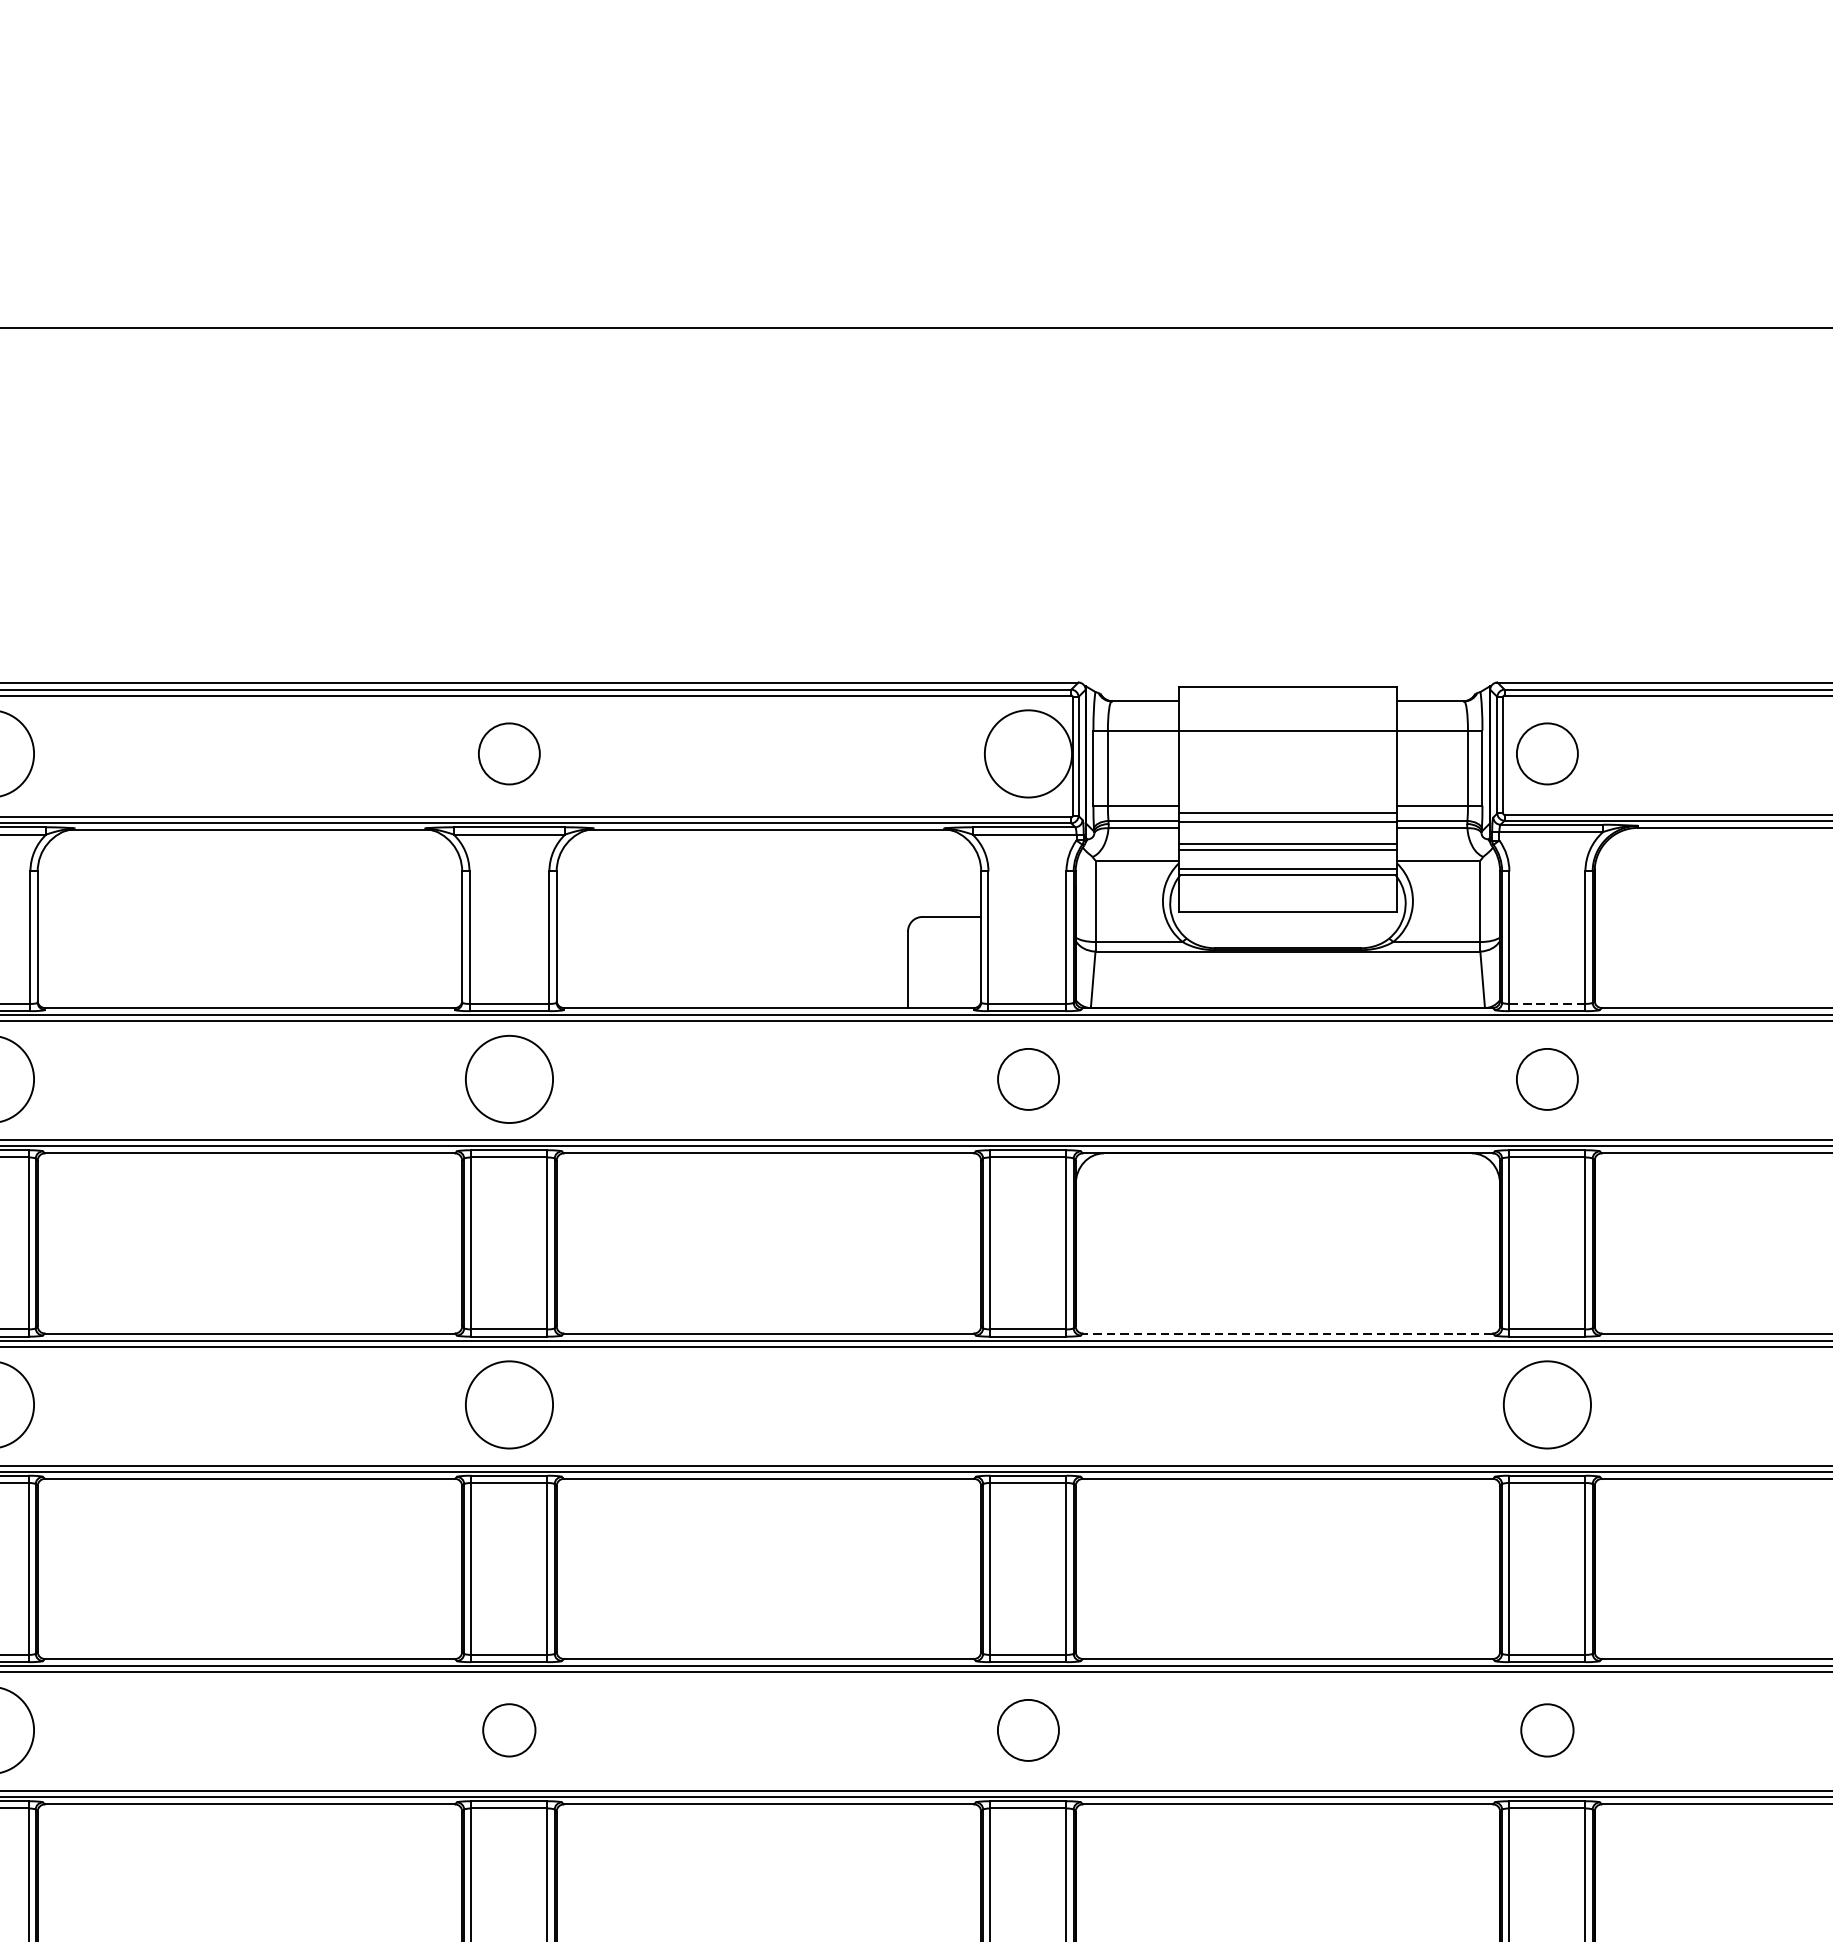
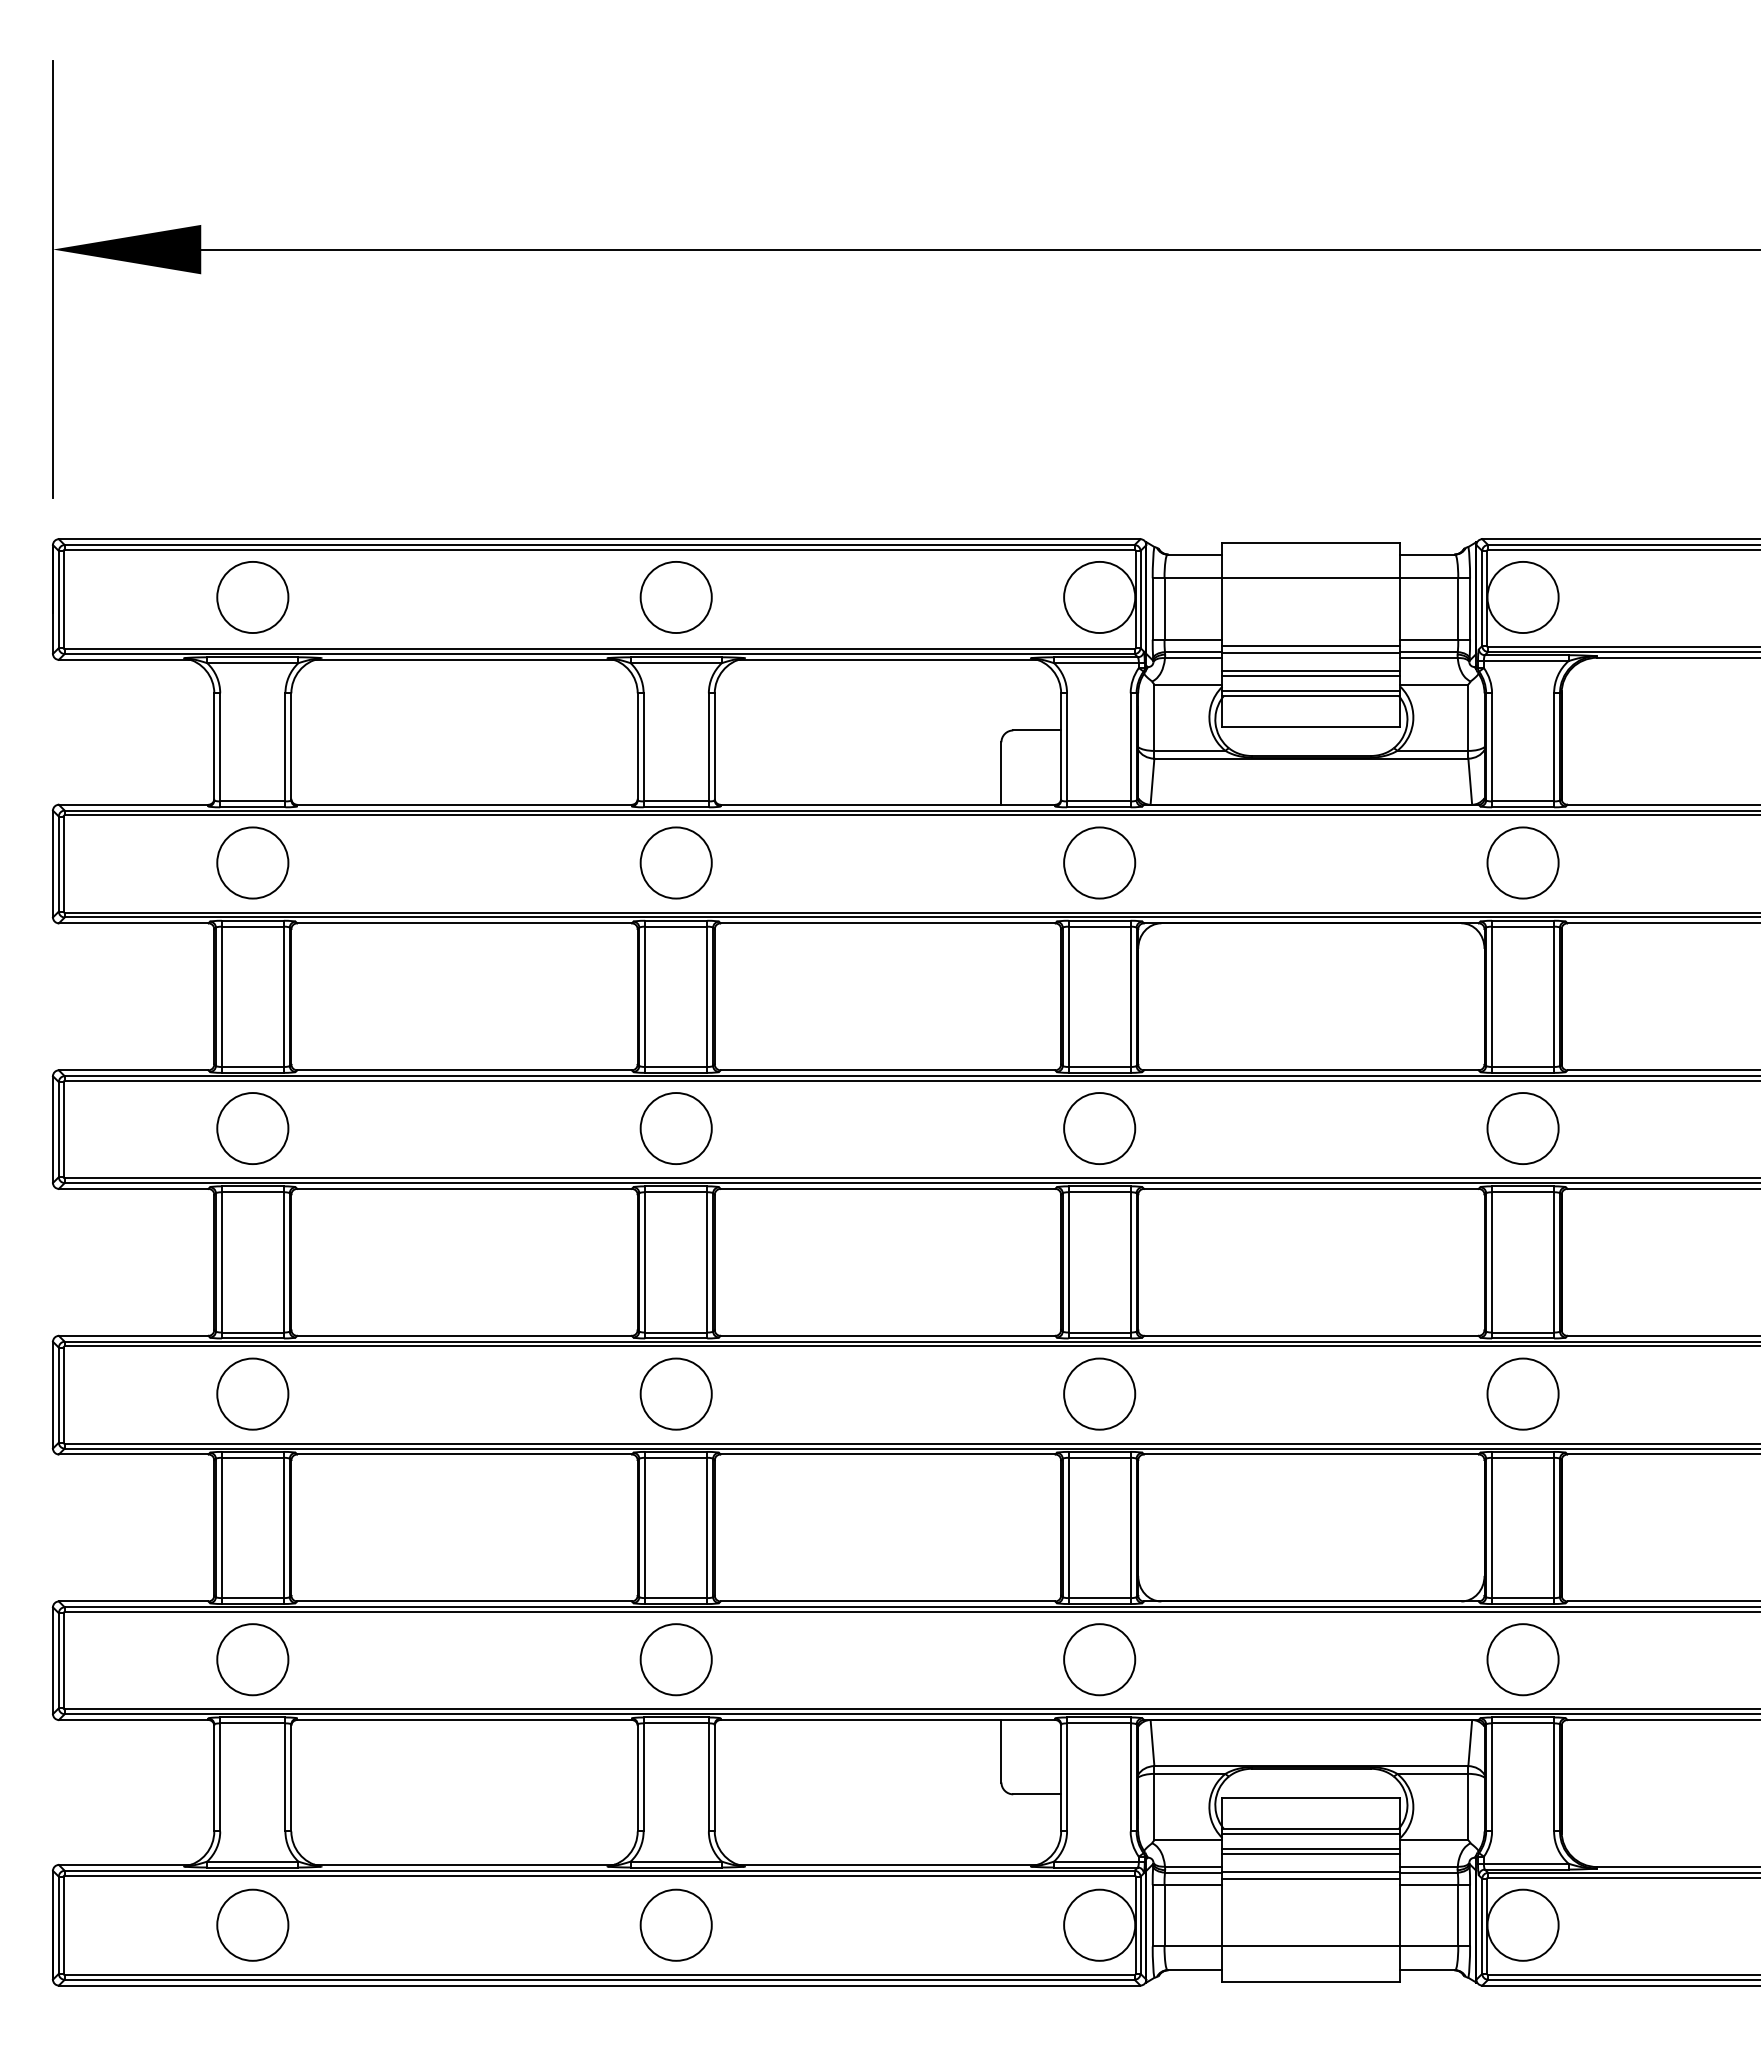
circle: (508, 753) -> (675, 597), size x1.43
circle: (1546, 753) -> (1522, 597), size x1.43
line: (1546, 1004) -> (1522, 801), dashed -> solid
circle: (1028, 1078) -> (1099, 862), size x1.43
circle: (1546, 1078) -> (1522, 862), size x1.43
line: (1286, 1333) -> (1310, 1070), dashed -> solid
circle: (1028, 1404) -> (1099, 1128), added
circle: (508, 1729) -> (675, 1393), size x1.67
circle: (1028, 1729) -> (1099, 1393), size x1.43
circle: (1546, 1729) -> (1522, 1393), size x1.67

